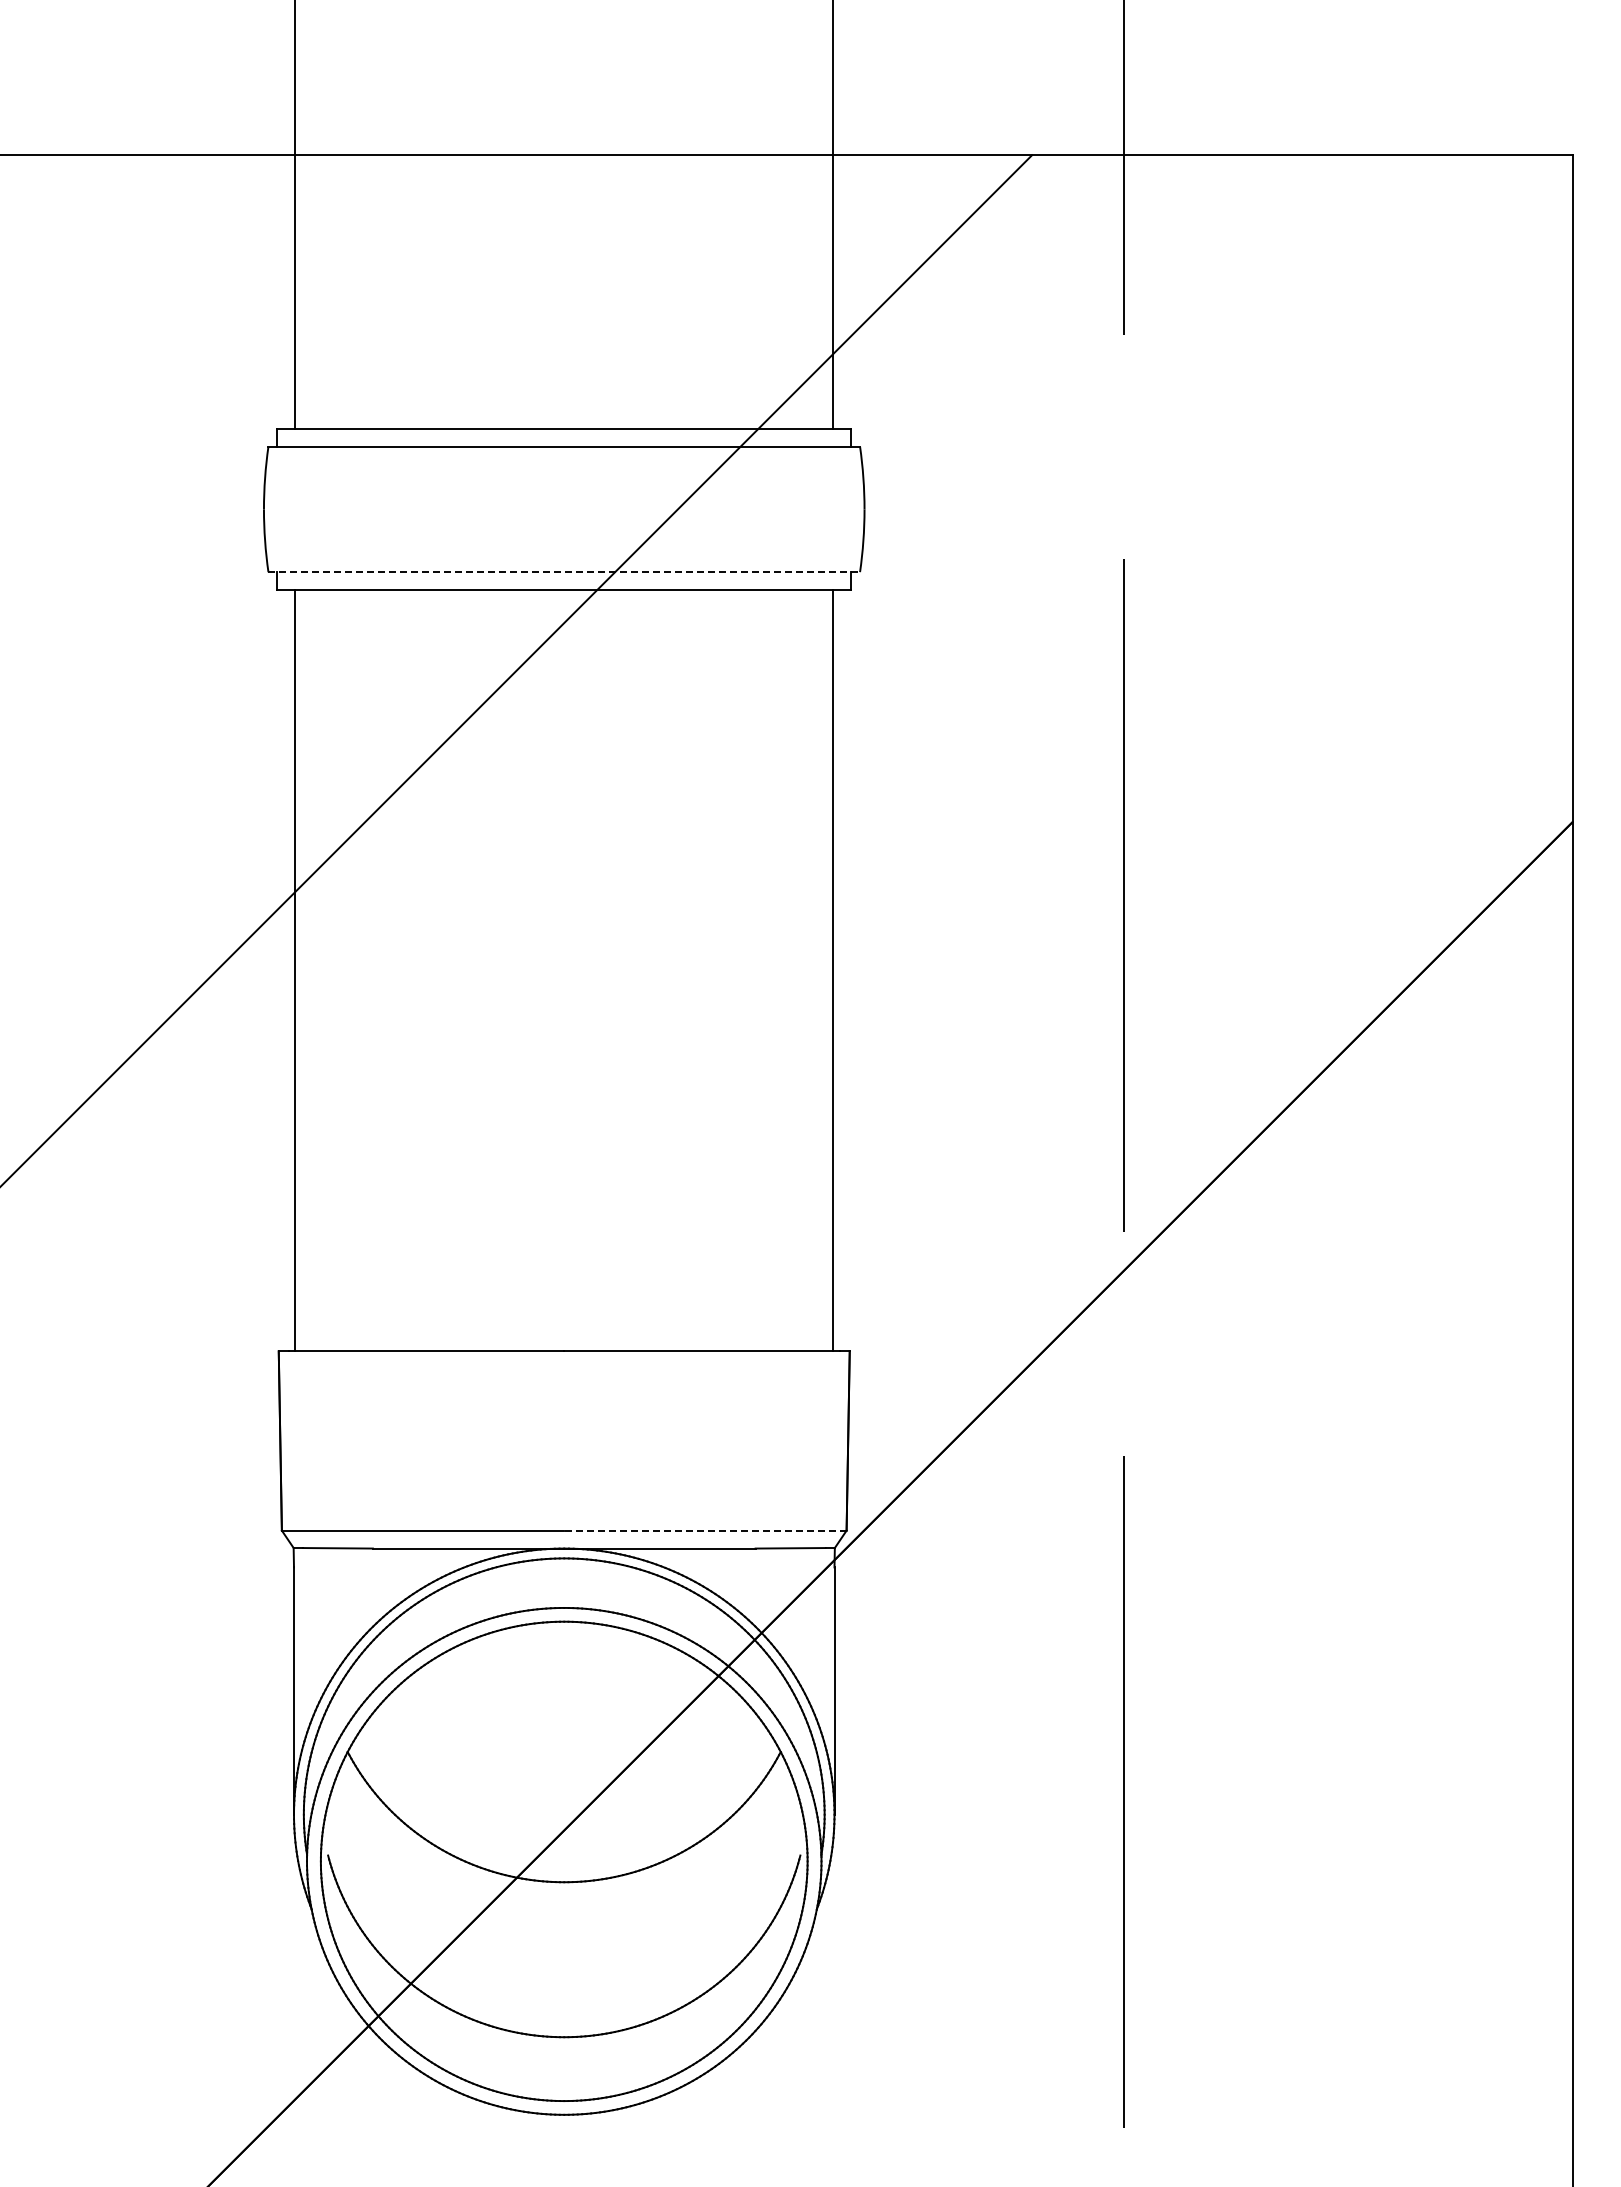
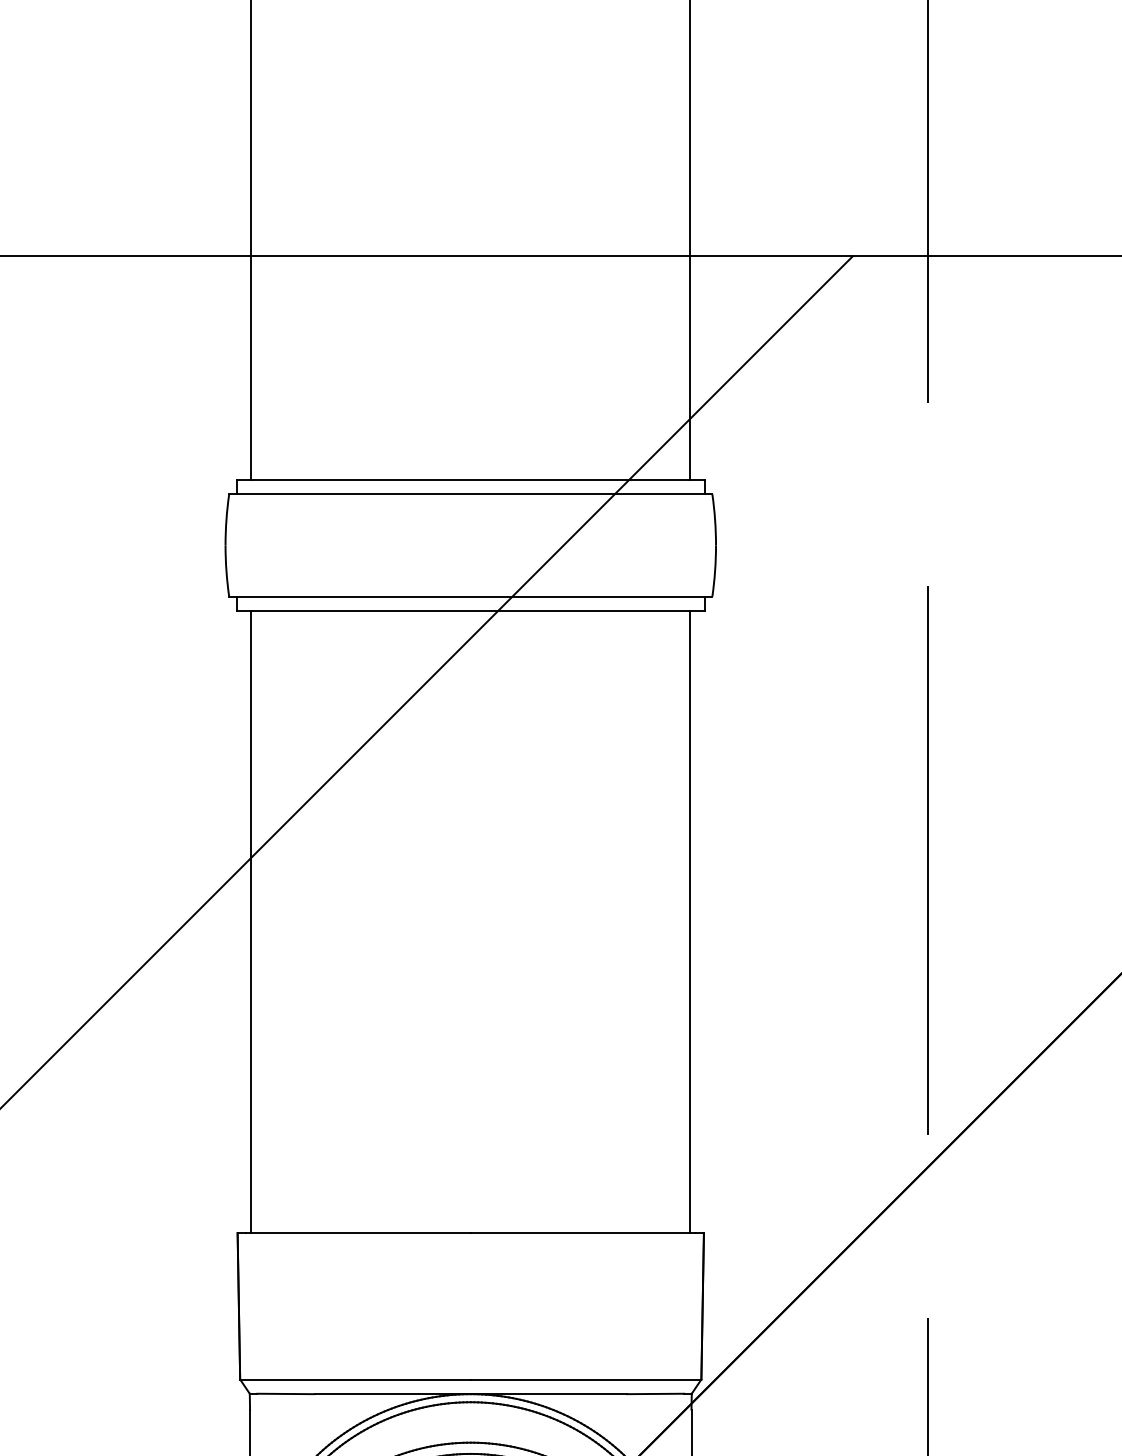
line: (564, 572) -> (470, 597), dashed -> solid
line: (704, 1530) -> (585, 1379), dashed -> solid

